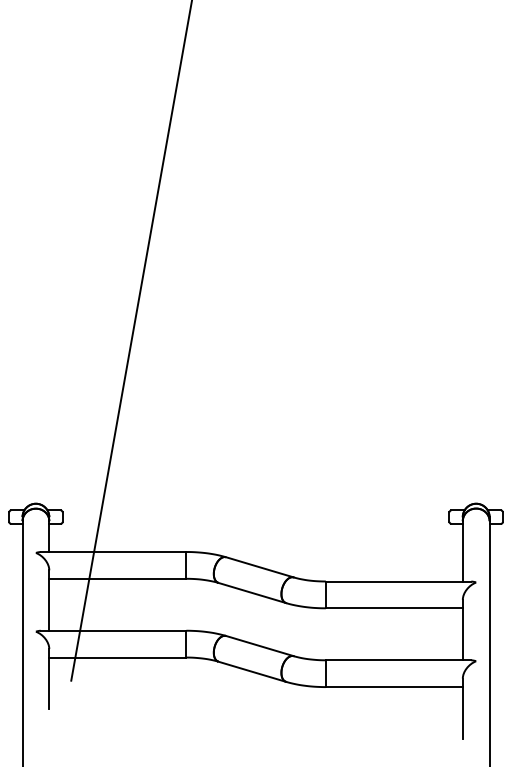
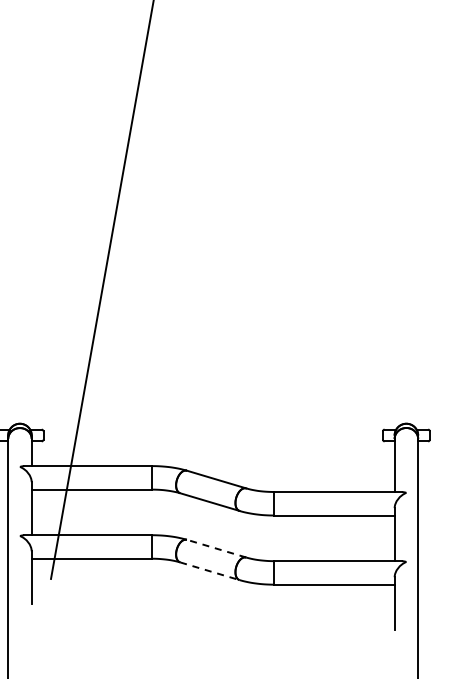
line: (259, 645) -> (216, 548), solid -> dashed
line: (251, 672) -> (209, 571), solid -> dashed

